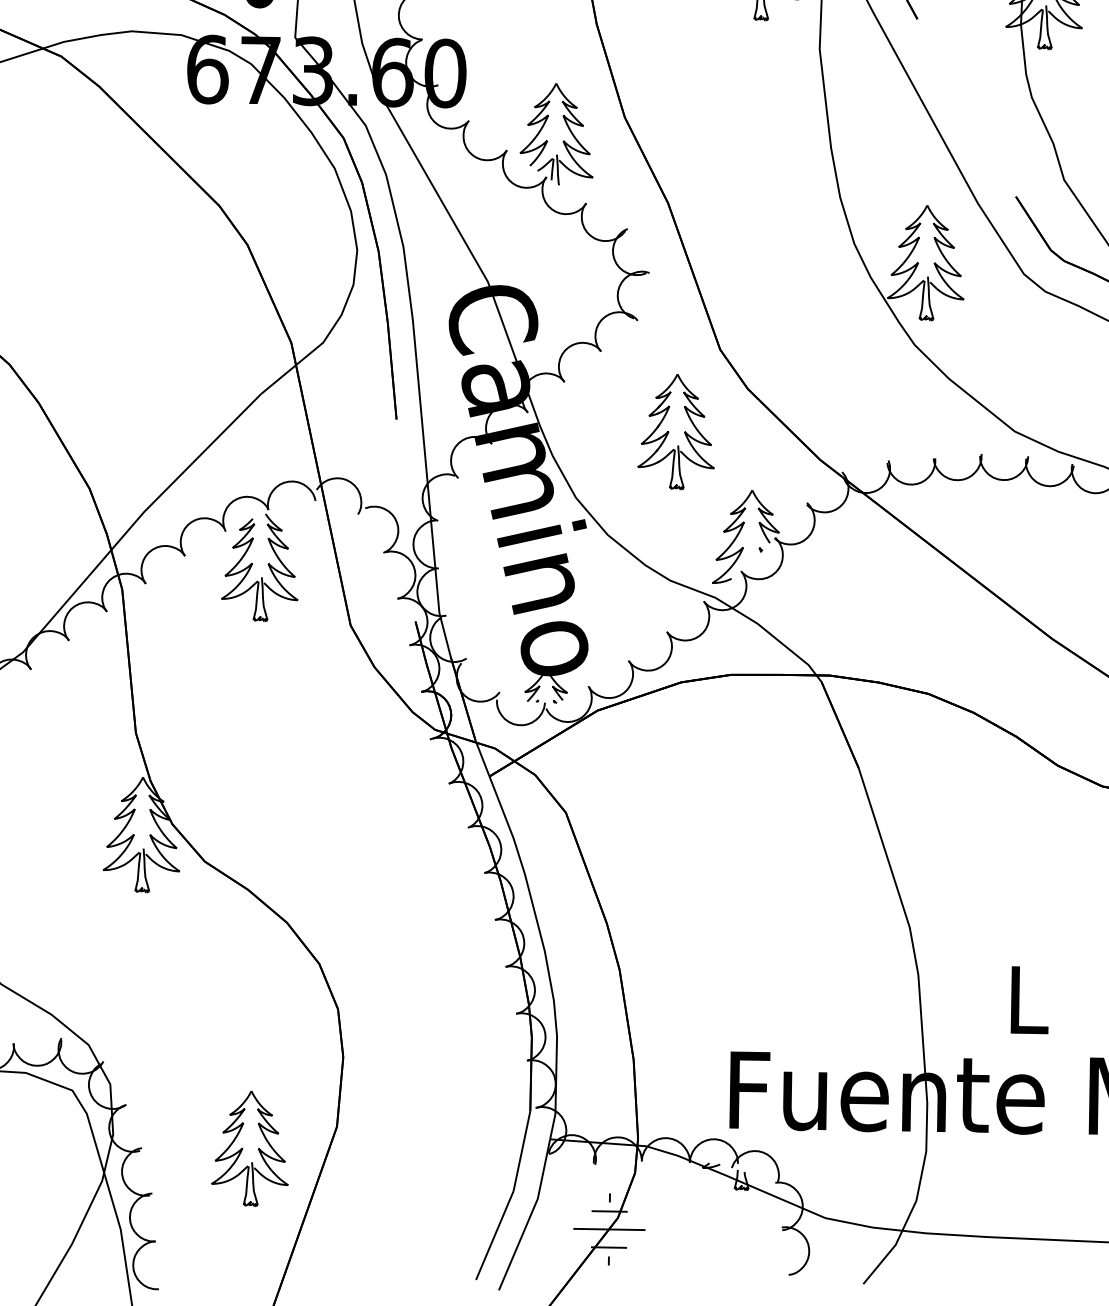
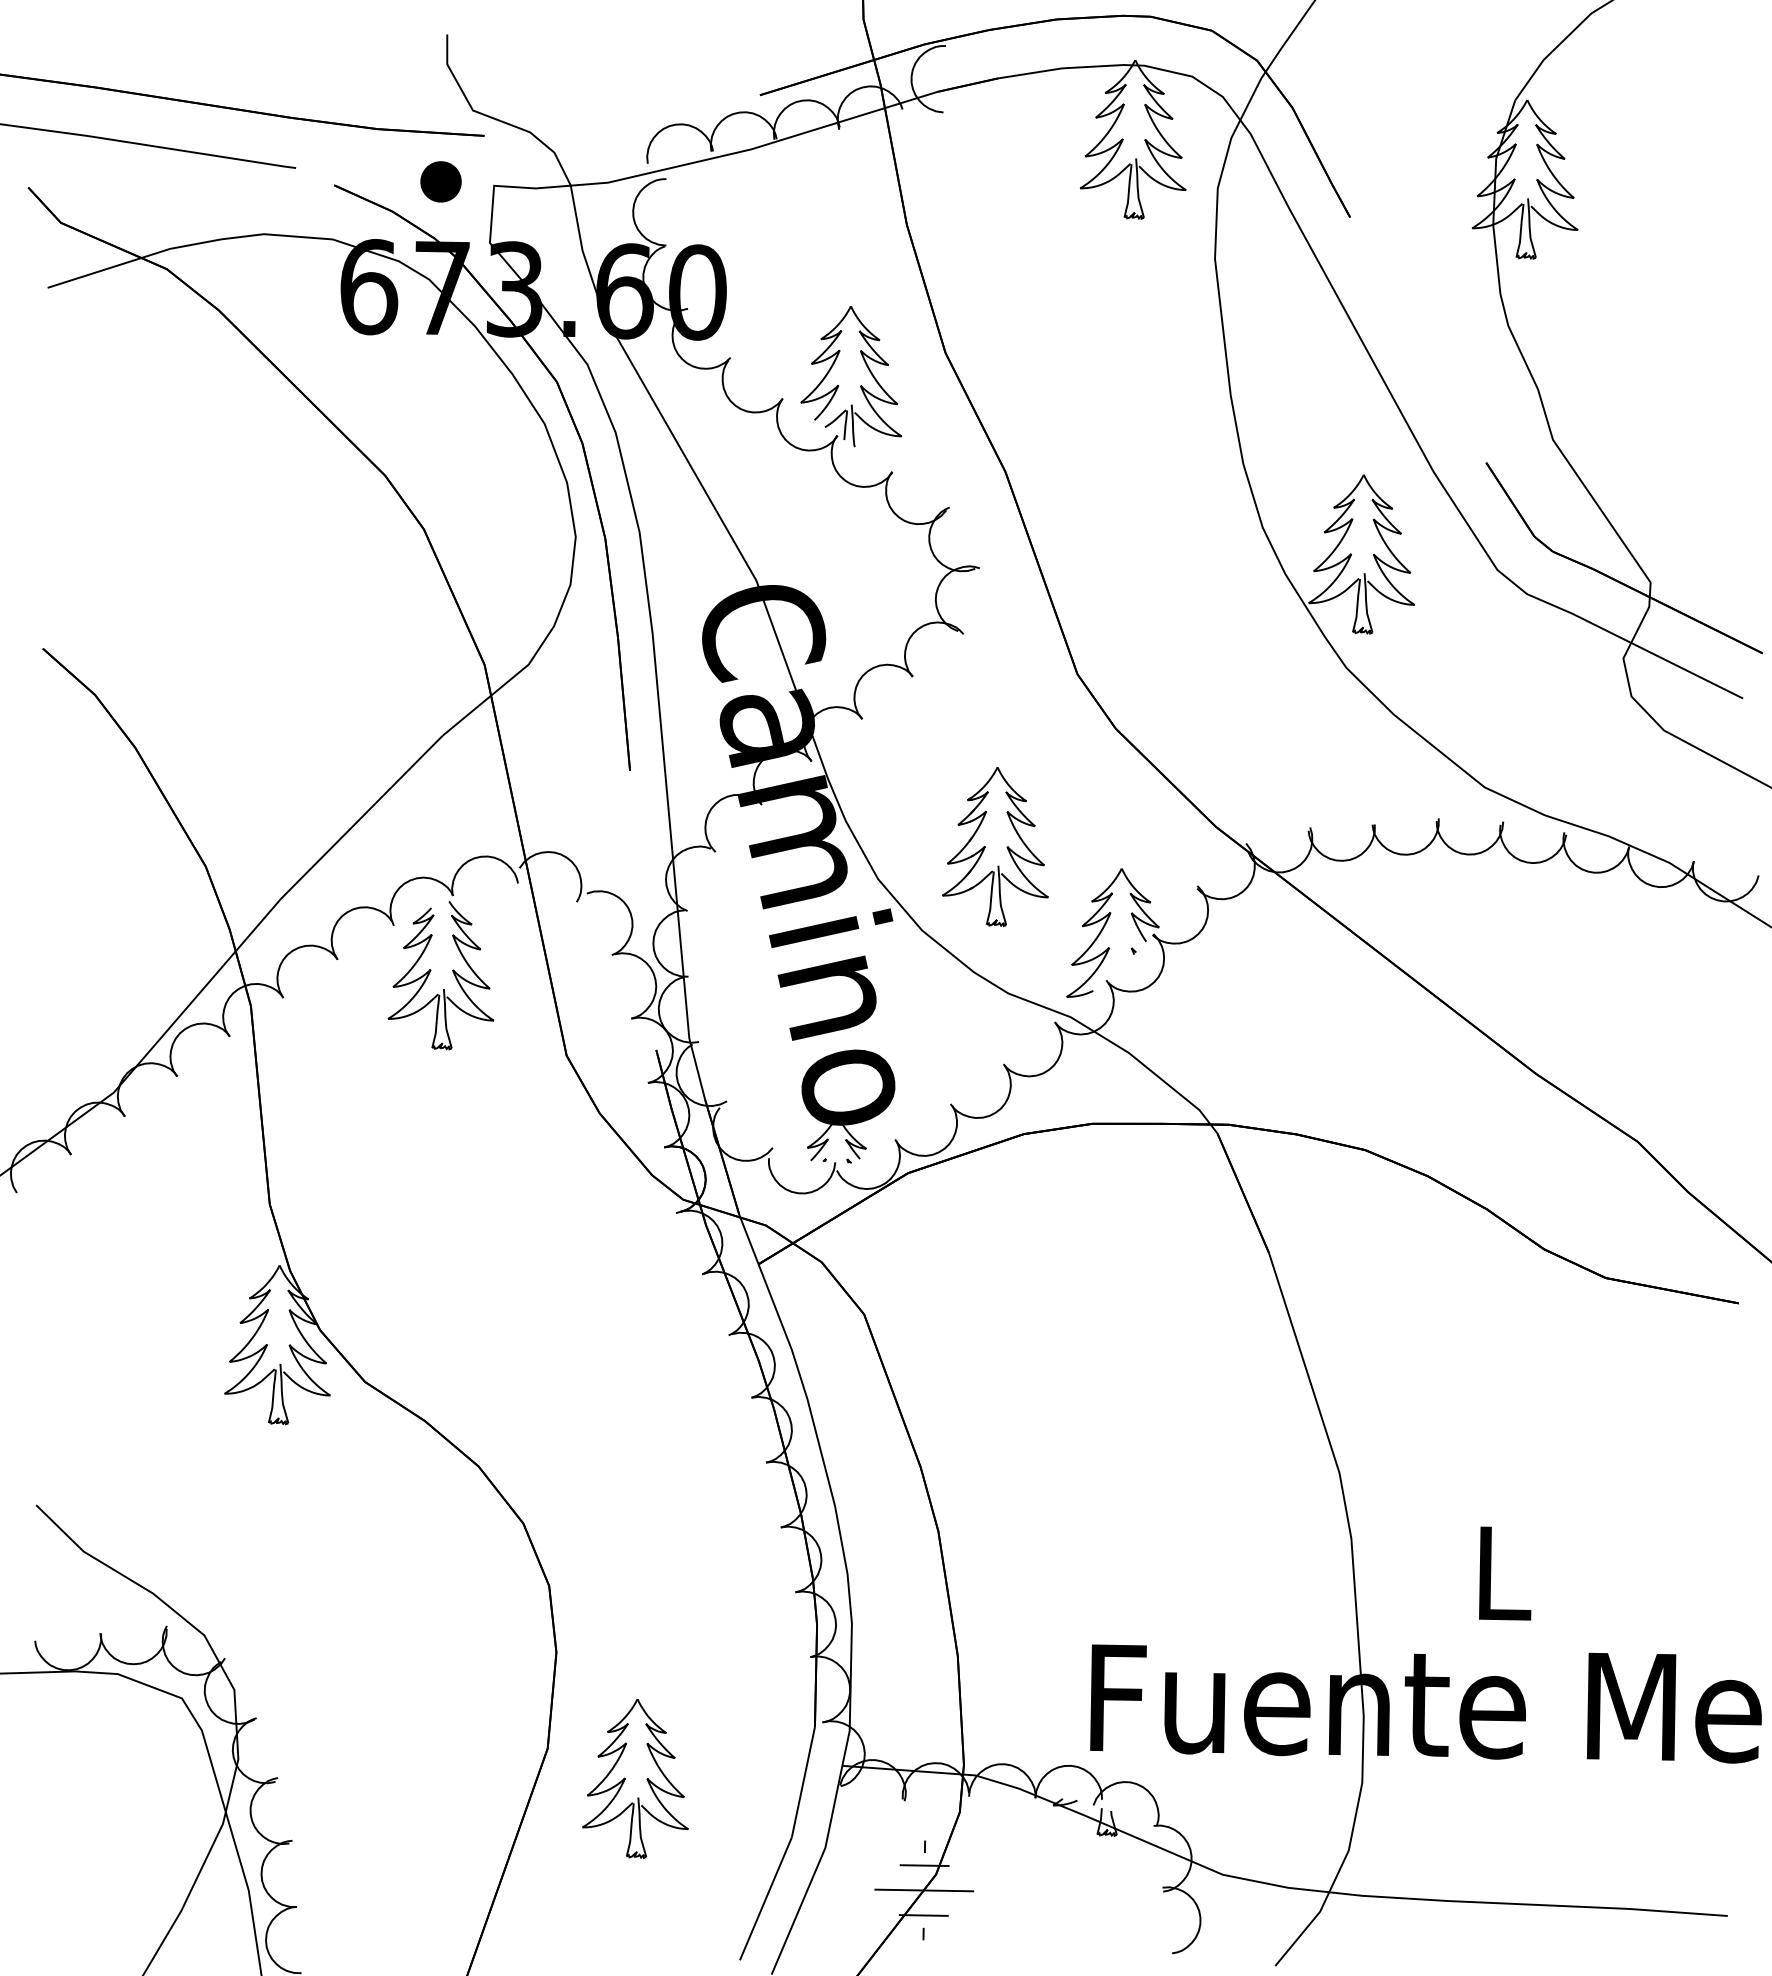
part: (668, 432) -> (985, 847), moved
part: (242, 1148) -> (625, 1778), moved

